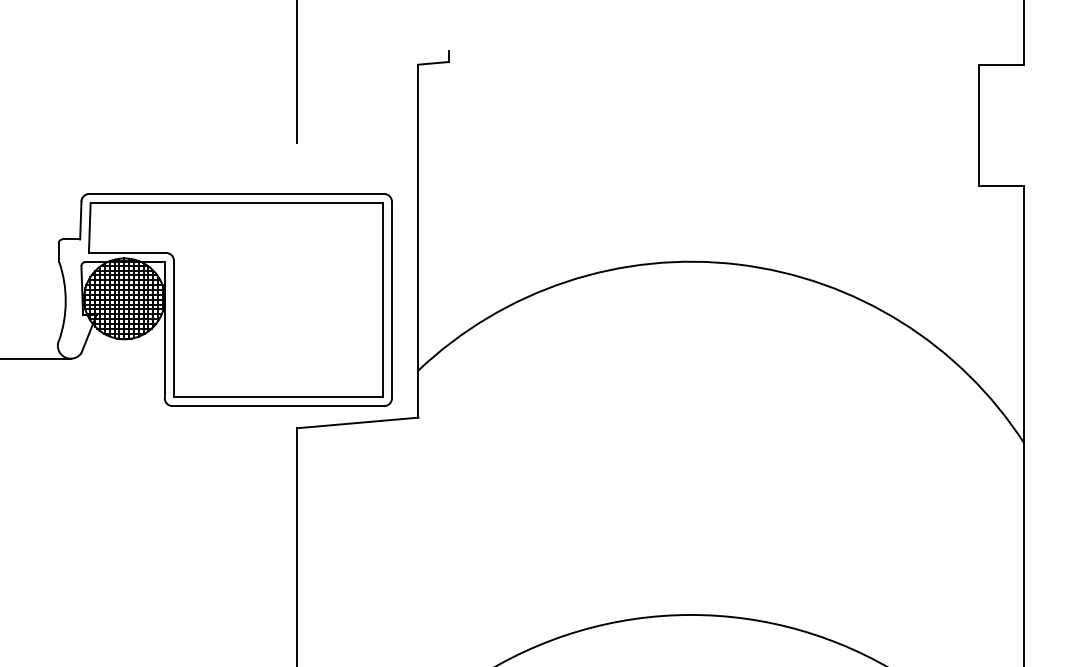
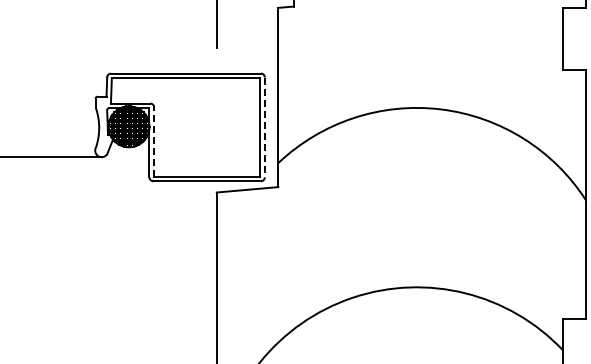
line: (391, 300) -> (264, 127), solid -> dashed
line: (174, 329) -> (154, 142), solid -> dashed

